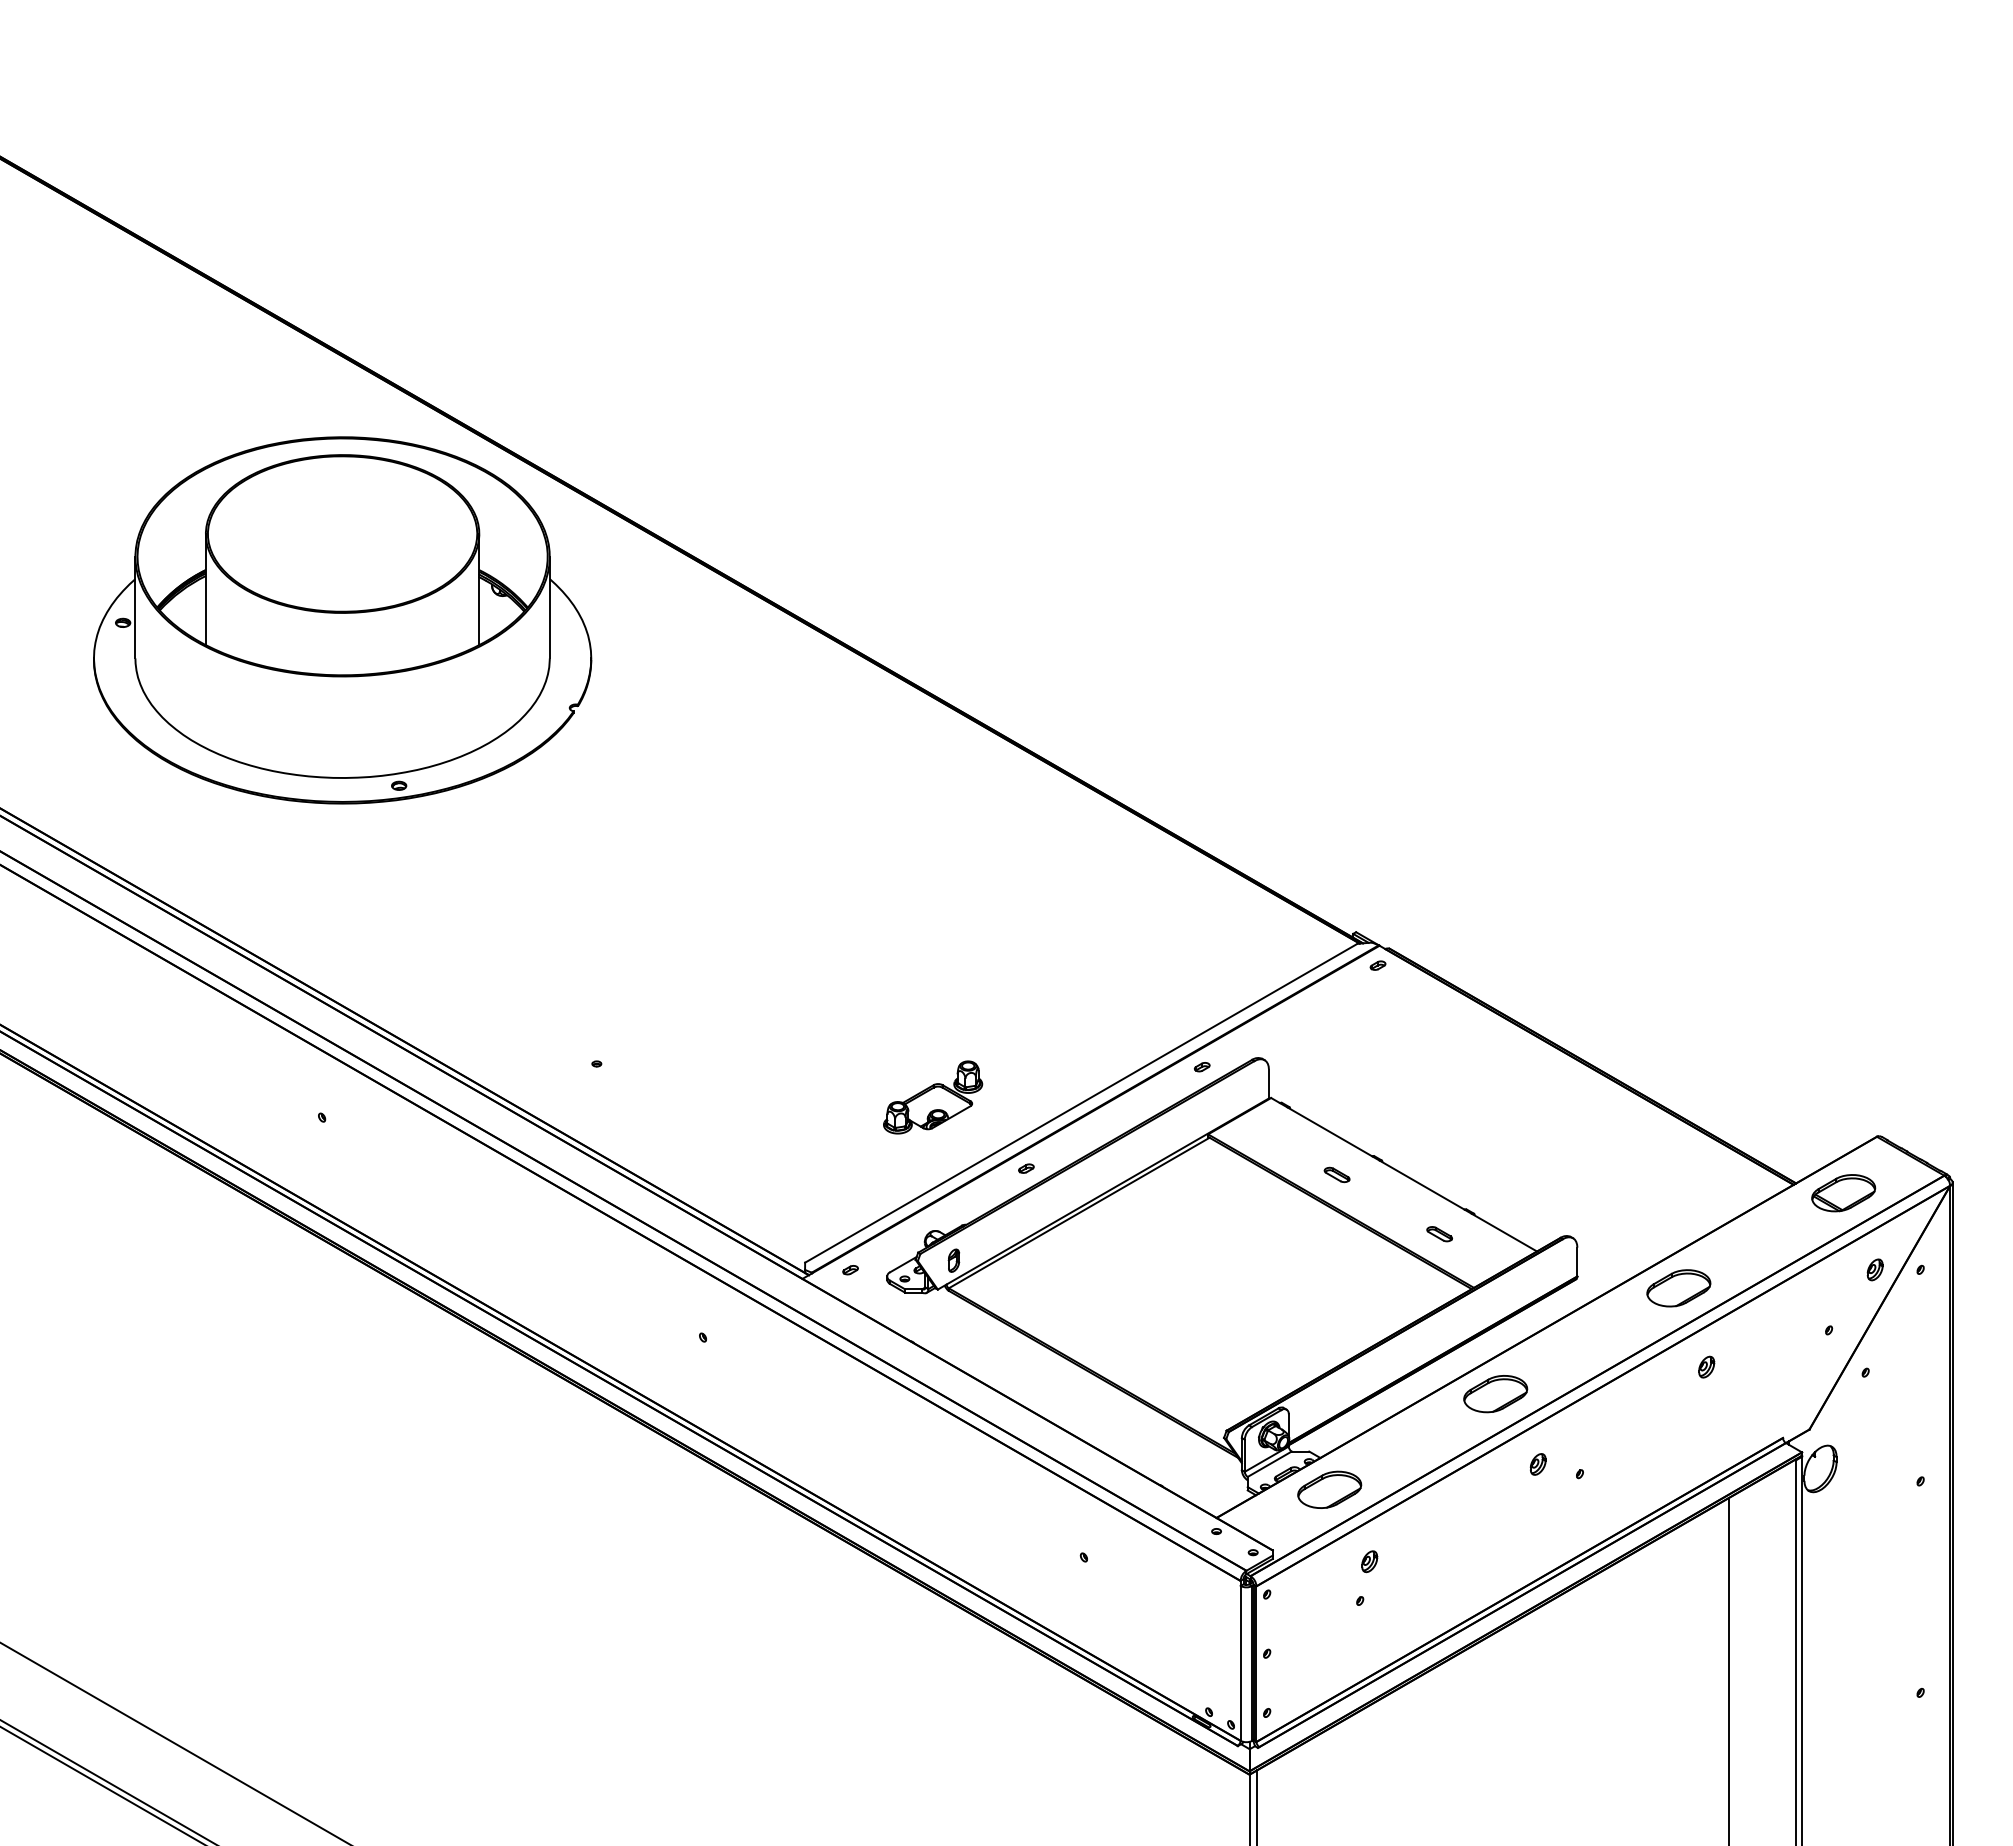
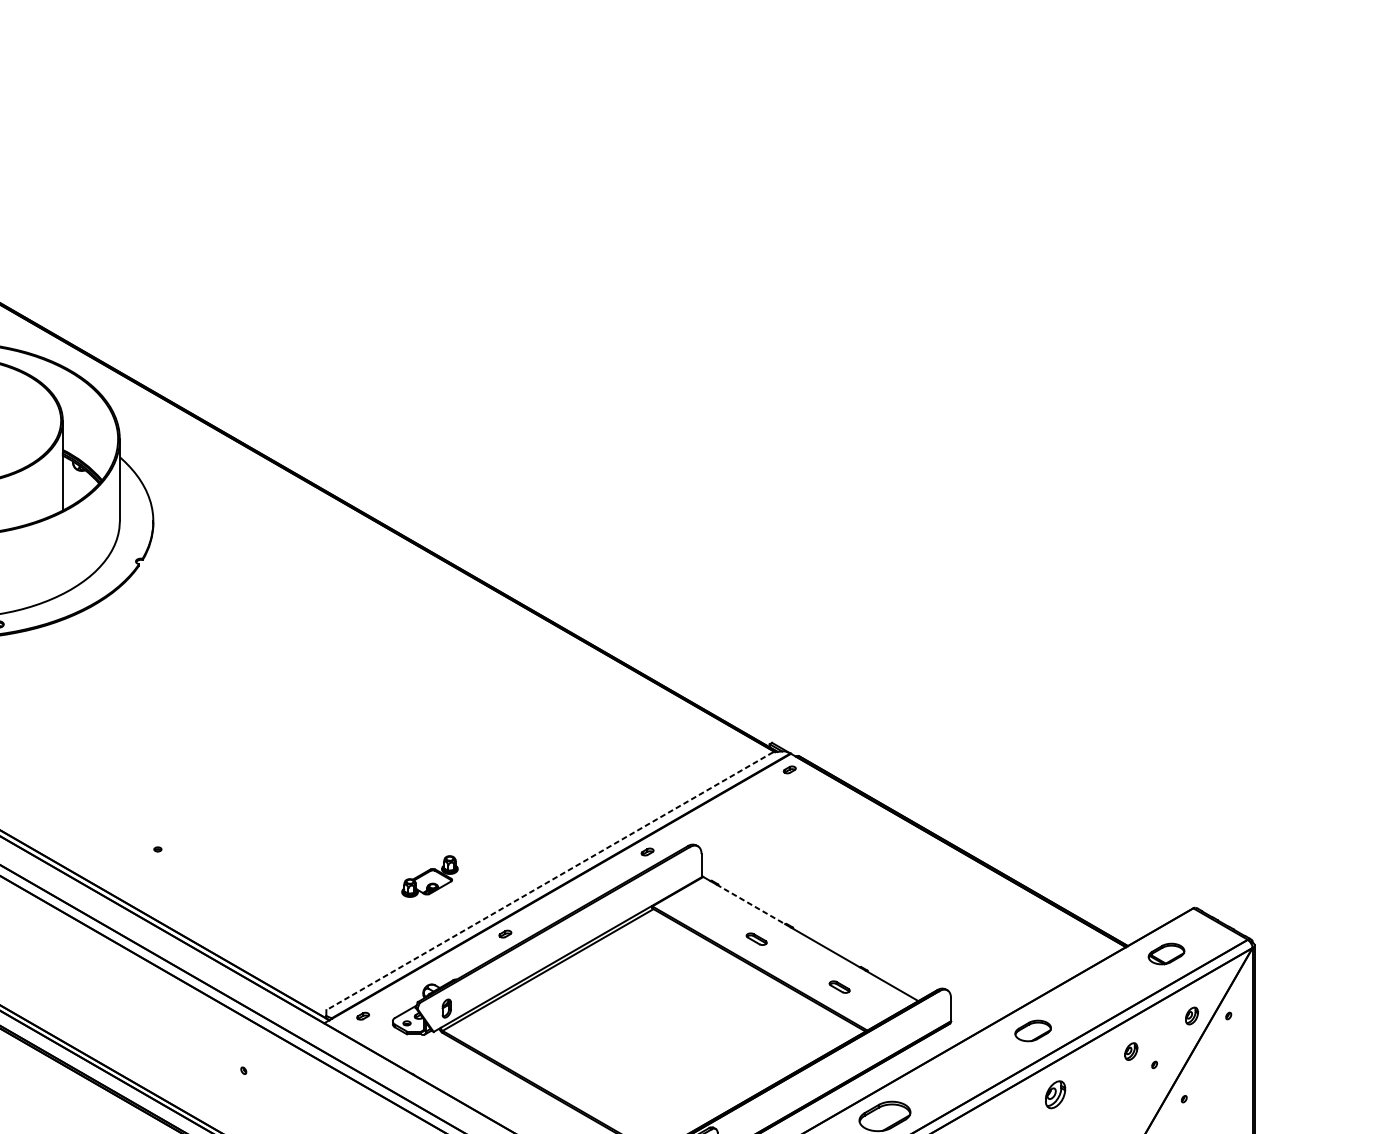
part: (933, 1097) -> (430, 876), size x0.7
line: (1081, 1103) -> (549, 881), solid -> dashed
line: (1330, 1132) -> (751, 904), solid -> dashed
part: (1843, 1193) -> (1166, 954), size x0.7
part: (1678, 1288) -> (1032, 1031), size x0.7
part: (1799, 1313) -> (1130, 1051), added
part: (1706, 1366) -> (1055, 1094), size x1.6

